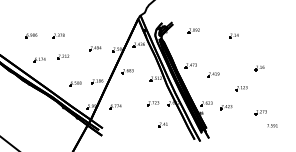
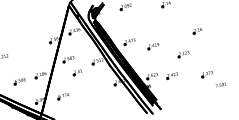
part: (95, 48) -> (32, 43), removed
part: (153, 103) -> (100, 85), removed
part: (162, 124) -> (76, 72), moved

